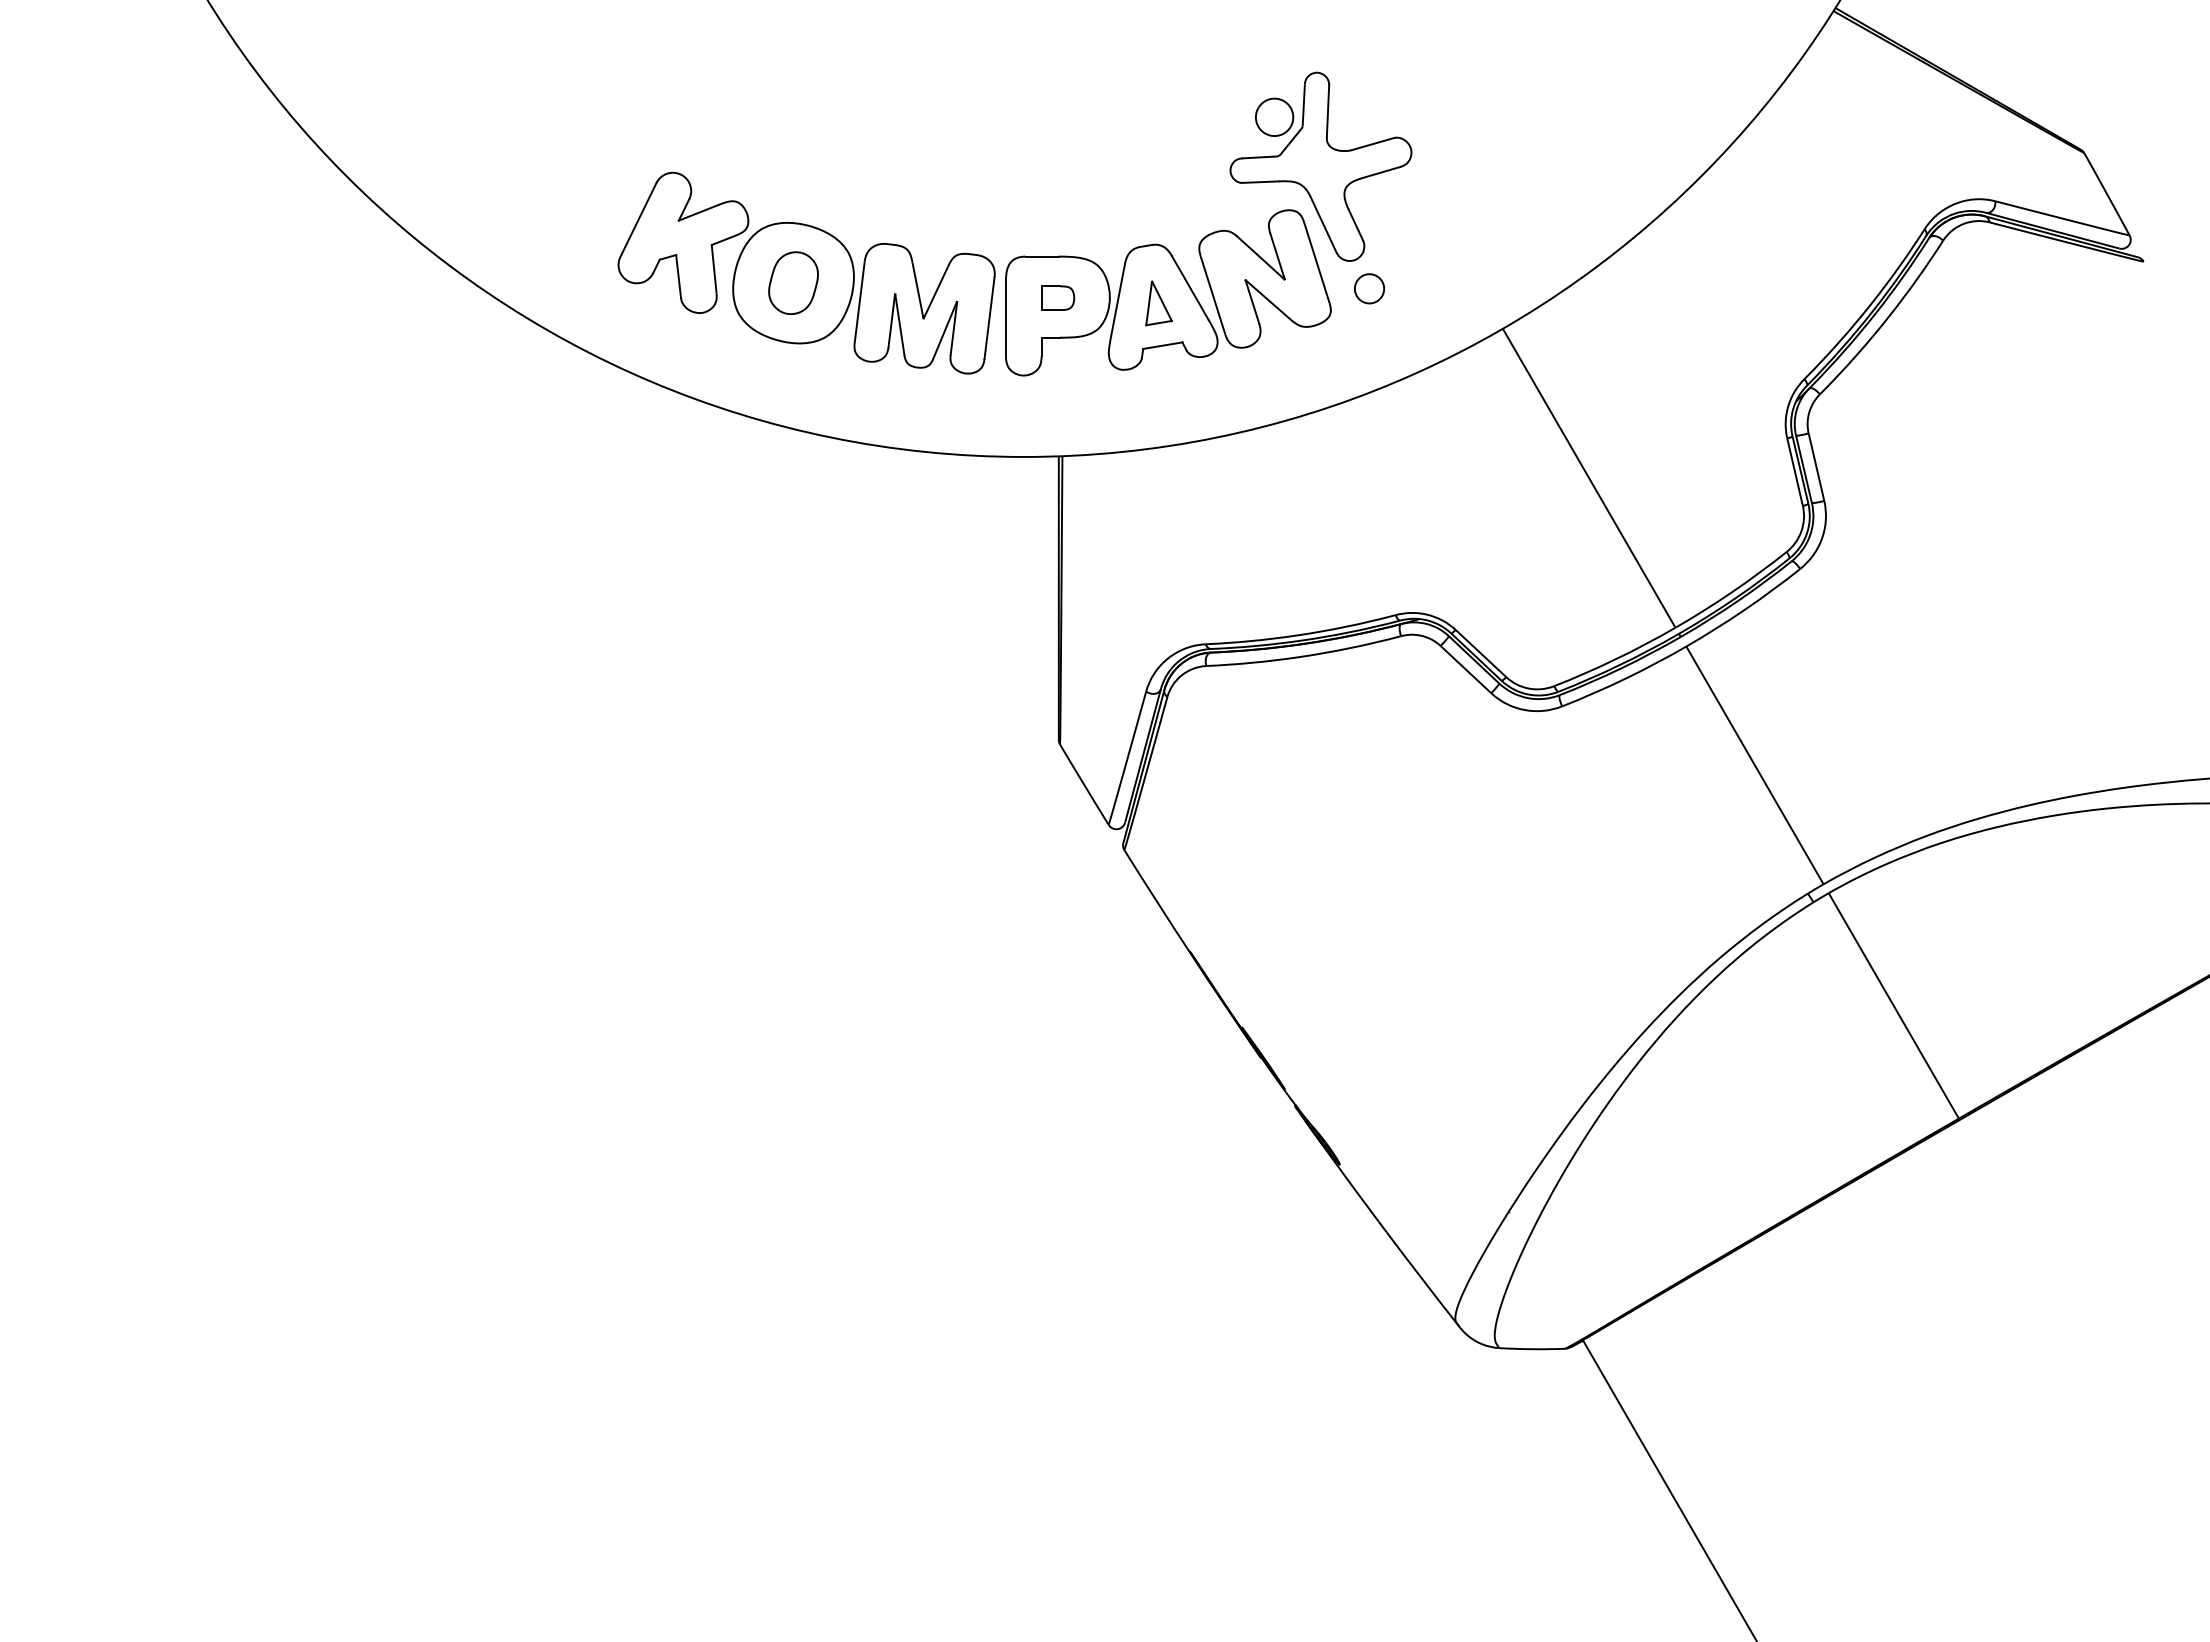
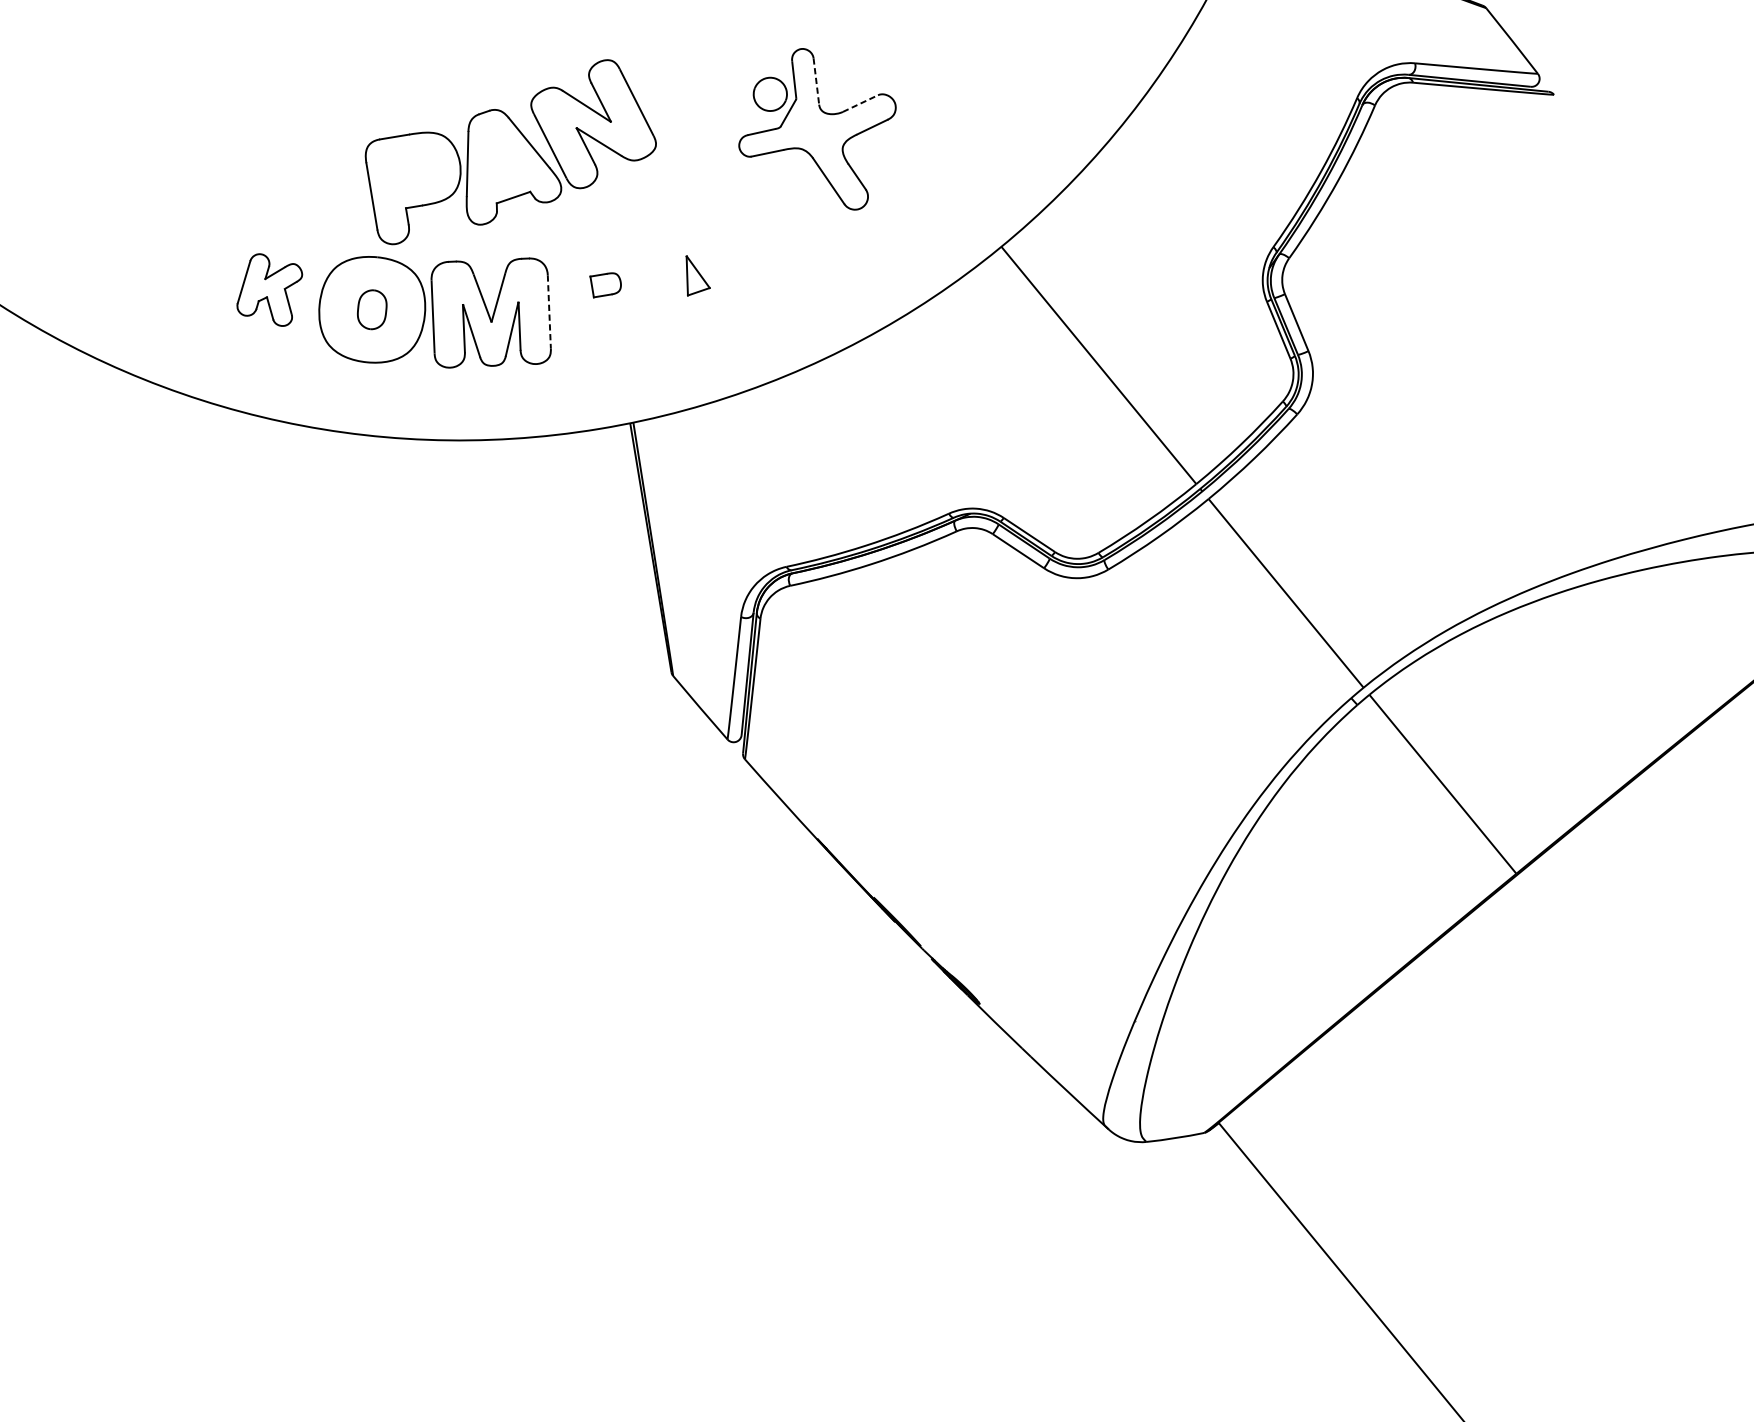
line: (1327, 112) -> (816, 82), solid -> dashed
line: (1372, 144) -> (860, 103), solid -> dashed
part: (683, 242) -> (269, 290), size x0.6
part: (793, 282) -> (372, 309), size x0.7
part: (1369, 288) -> (878, 230), removed
part: (1168, 292) -> (510, 150), moved
line: (989, 318) -> (549, 312), solid -> dashed

